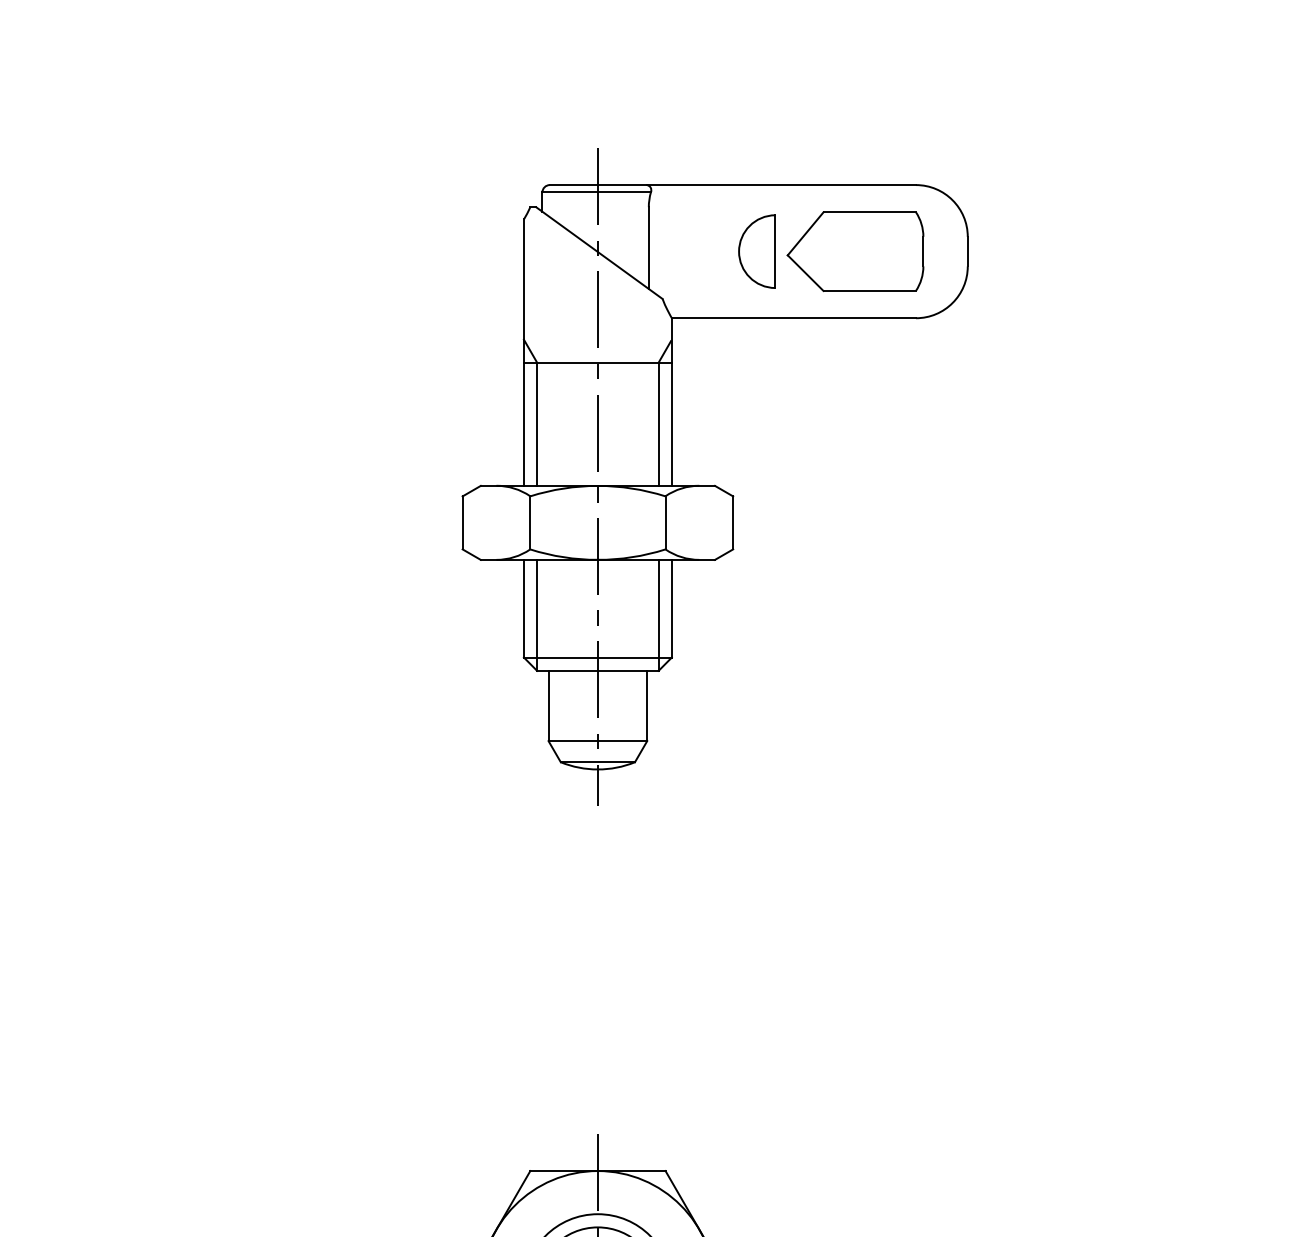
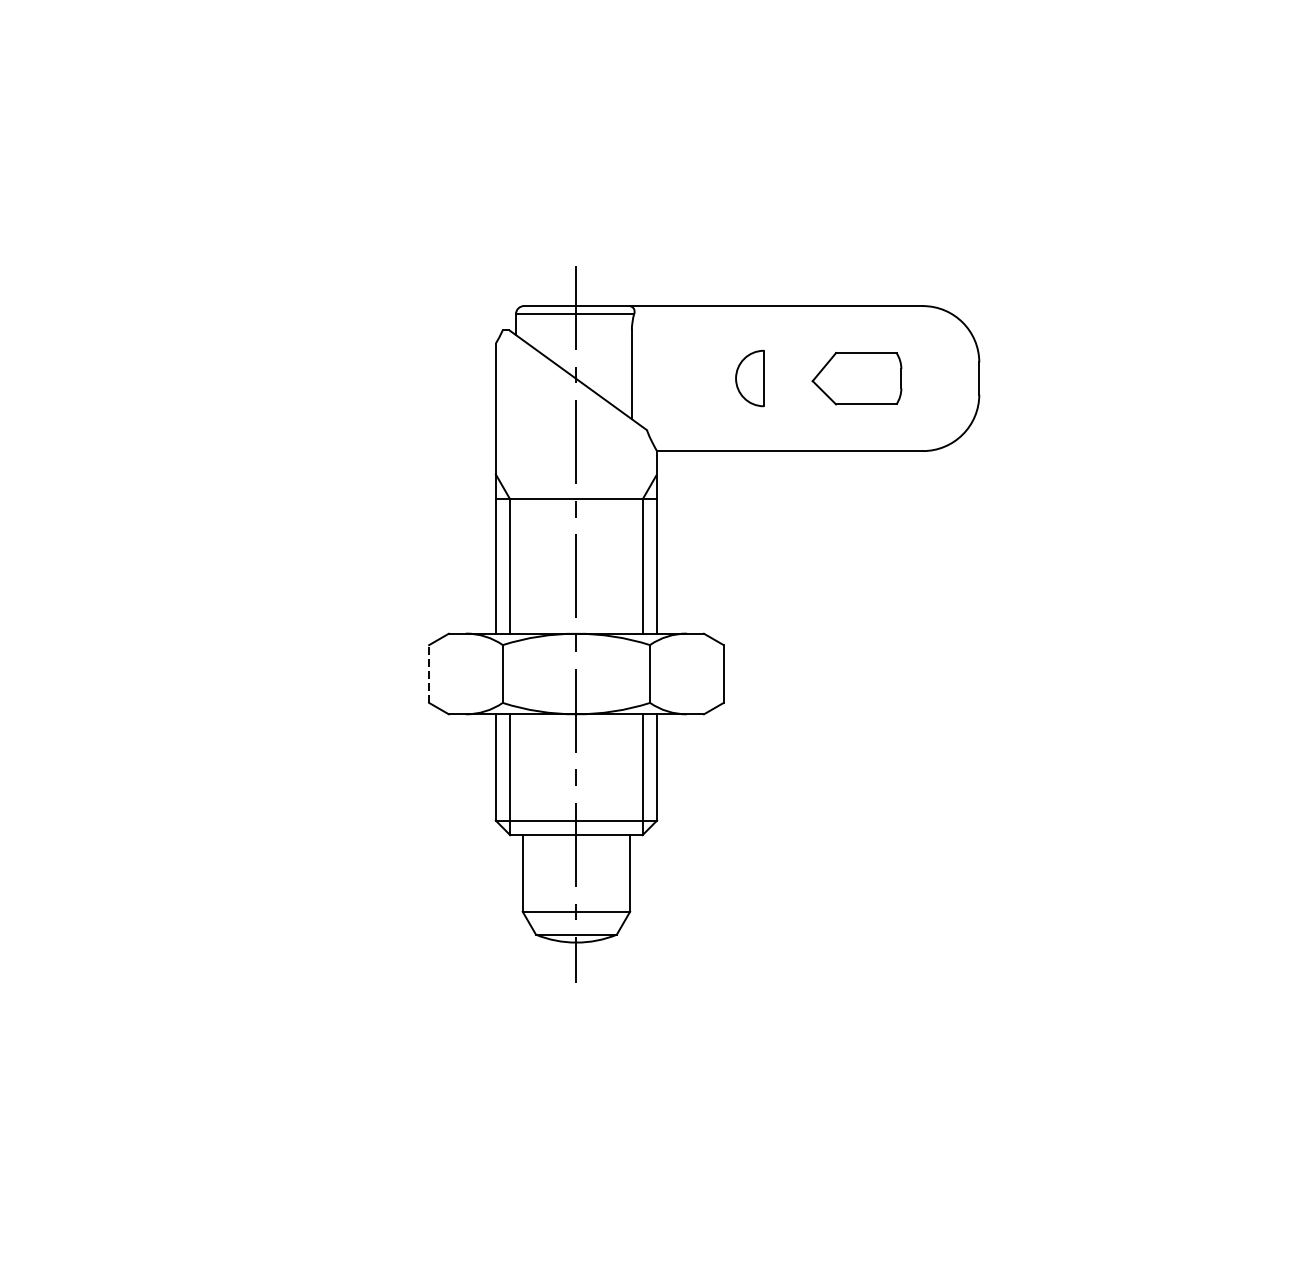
part: (756, 251) -> (749, 378), size x0.7
part: (855, 251) -> (857, 378), size x0.6
line: (462, 522) -> (428, 673), solid -> dashed

